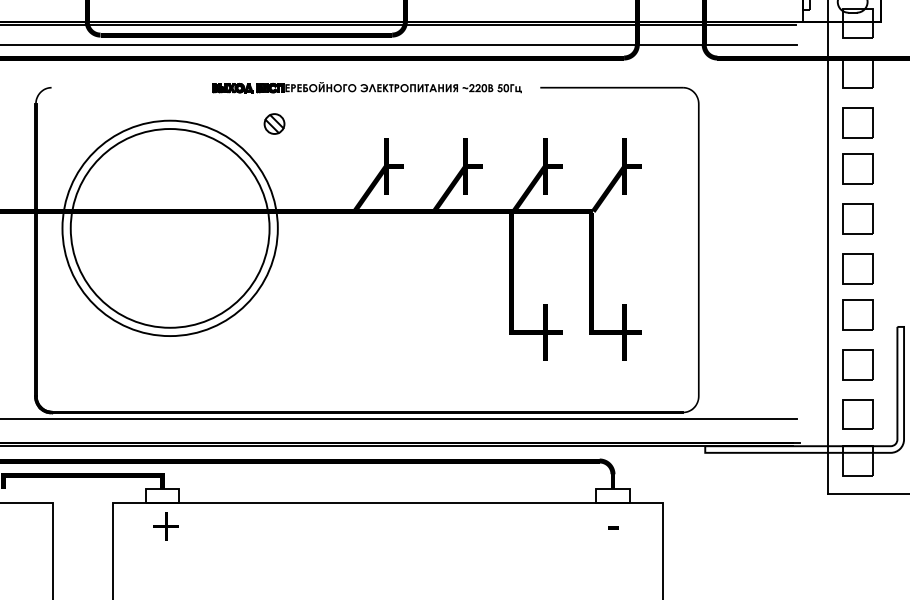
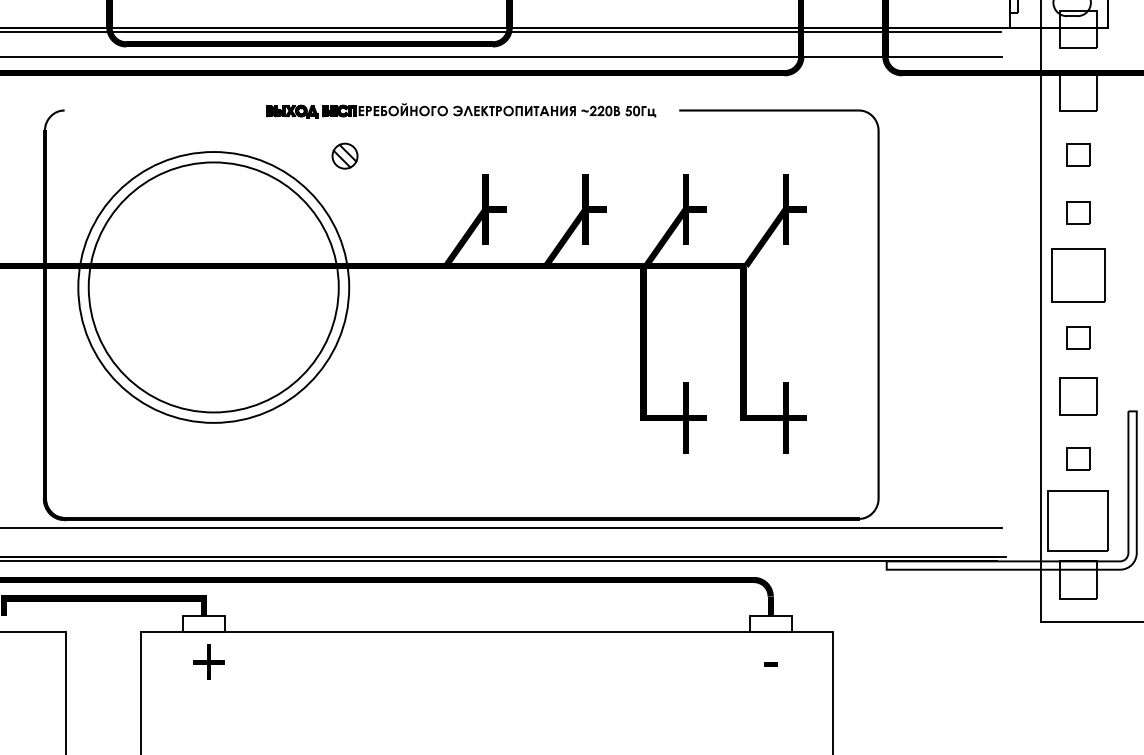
part: (857, 122) -> (1078, 154), size x0.6
part: (857, 168) -> (1078, 212), size x0.6
part: (857, 218) -> (1078, 275), size x1.4
part: (857, 268) -> (1078, 337), size x0.6
part: (857, 364) -> (1078, 458), size x0.6
part: (857, 414) -> (1078, 521), size x1.6

